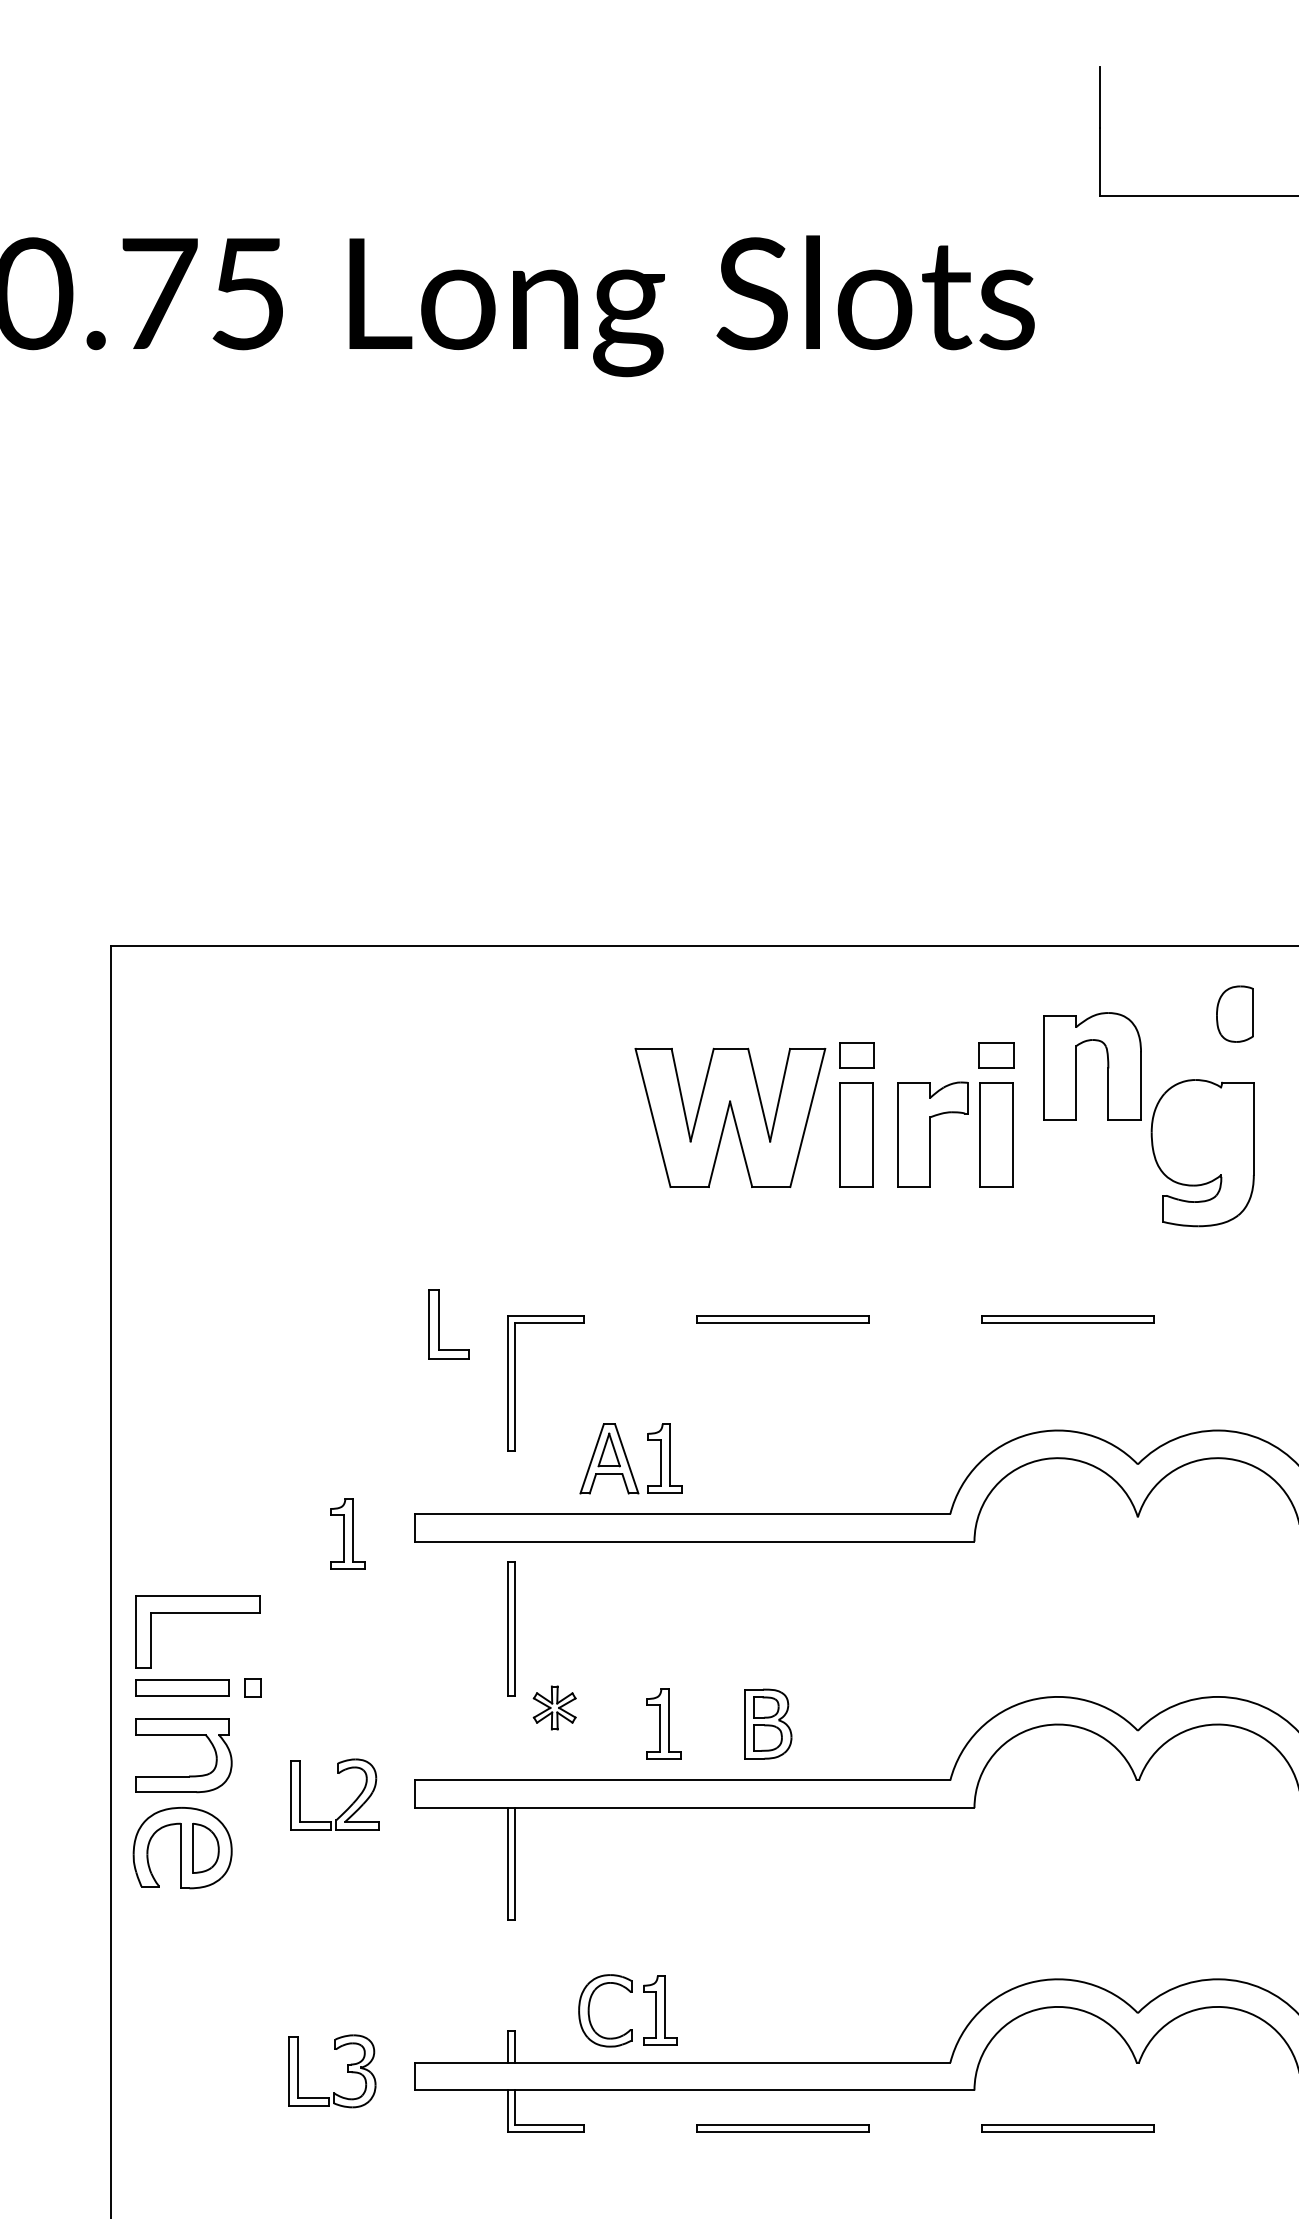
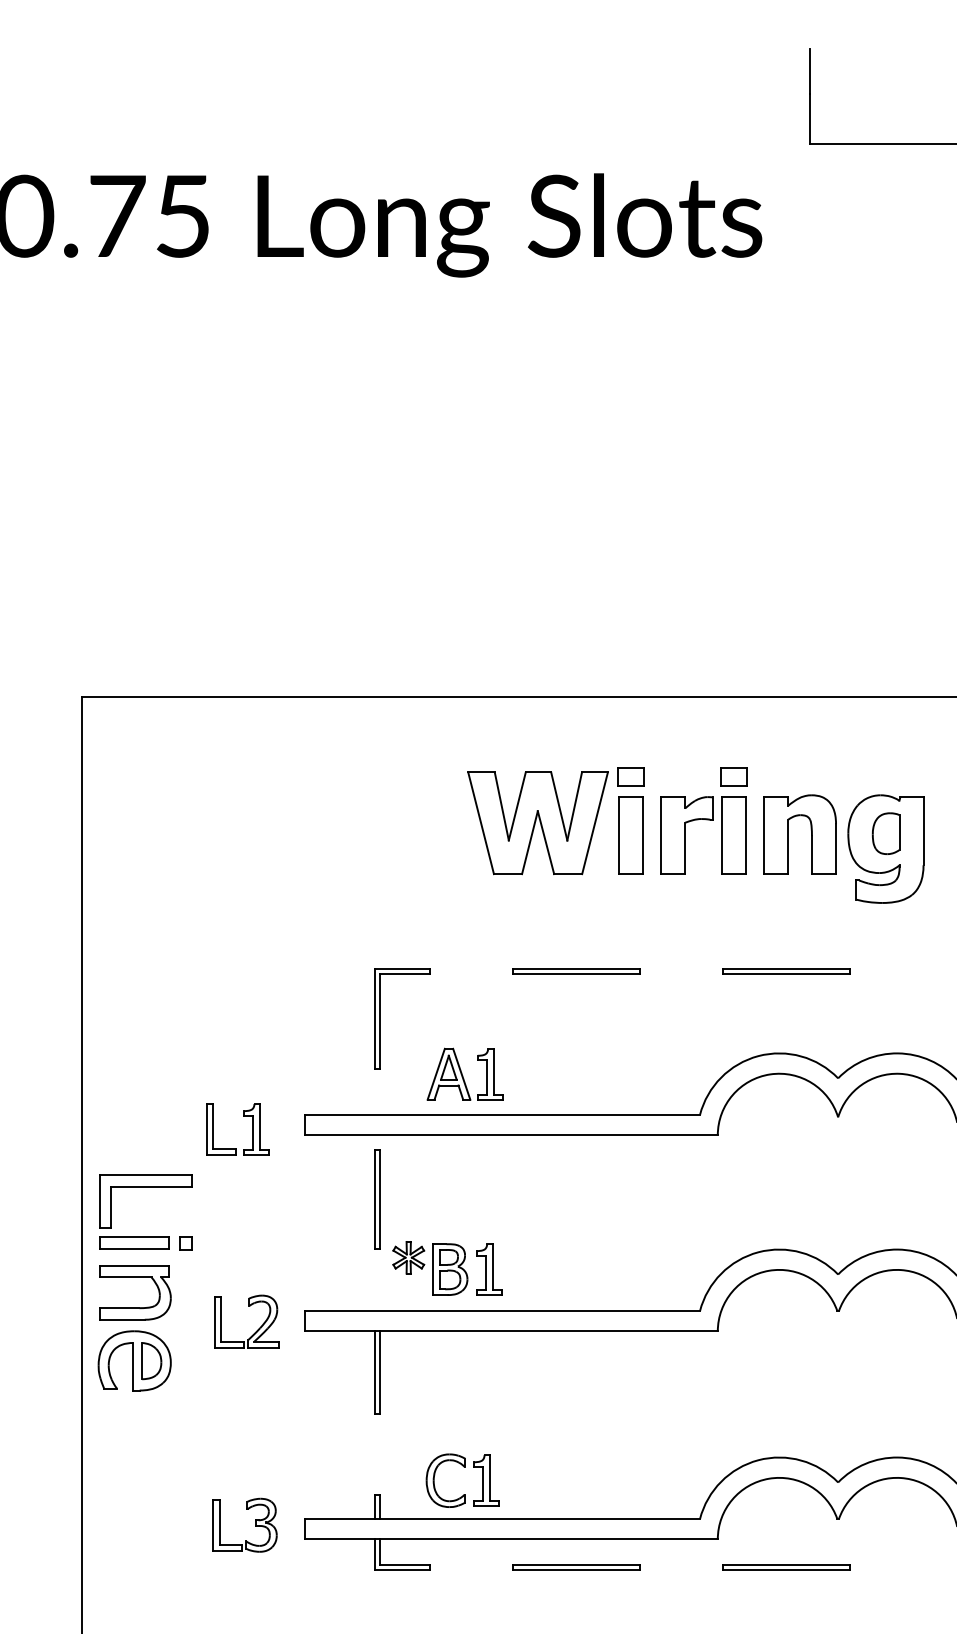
part: (1234, 1013) -> (885, 833), moved
part: (1107, 1066) -> (811, 834), moved
part: (439, 1324) -> (214, 1129), moved
part: (768, 1723) -> (450, 1269), moved

